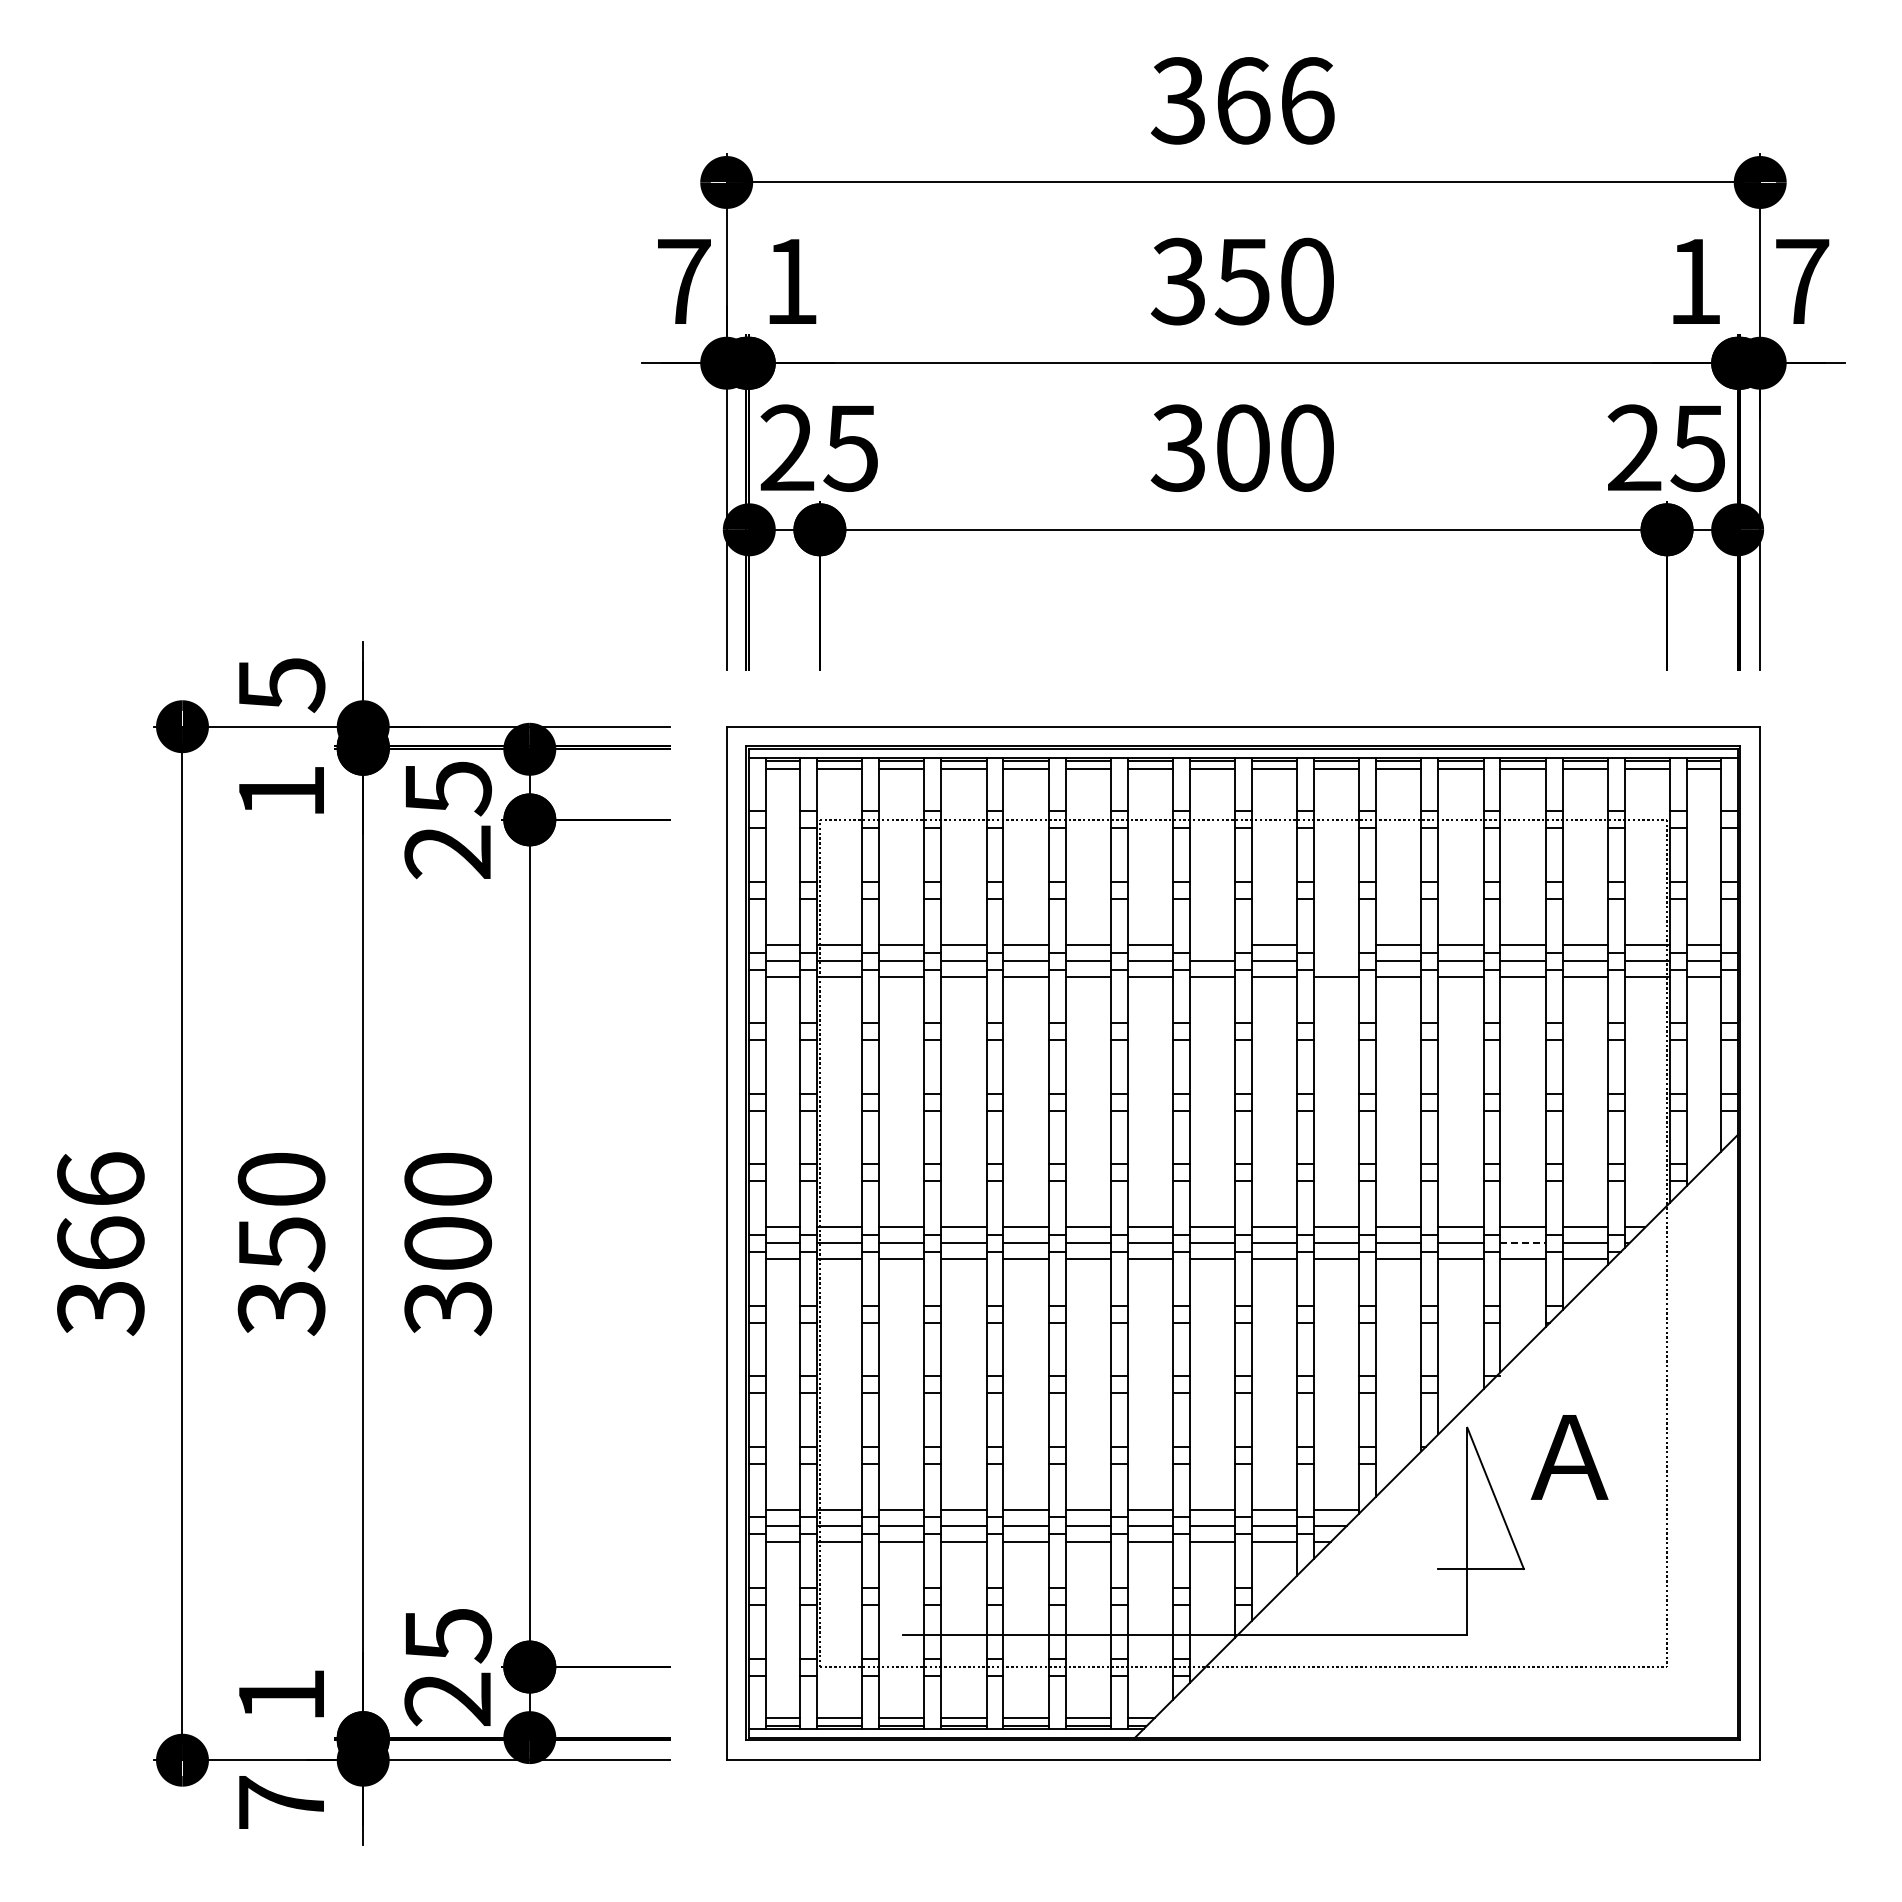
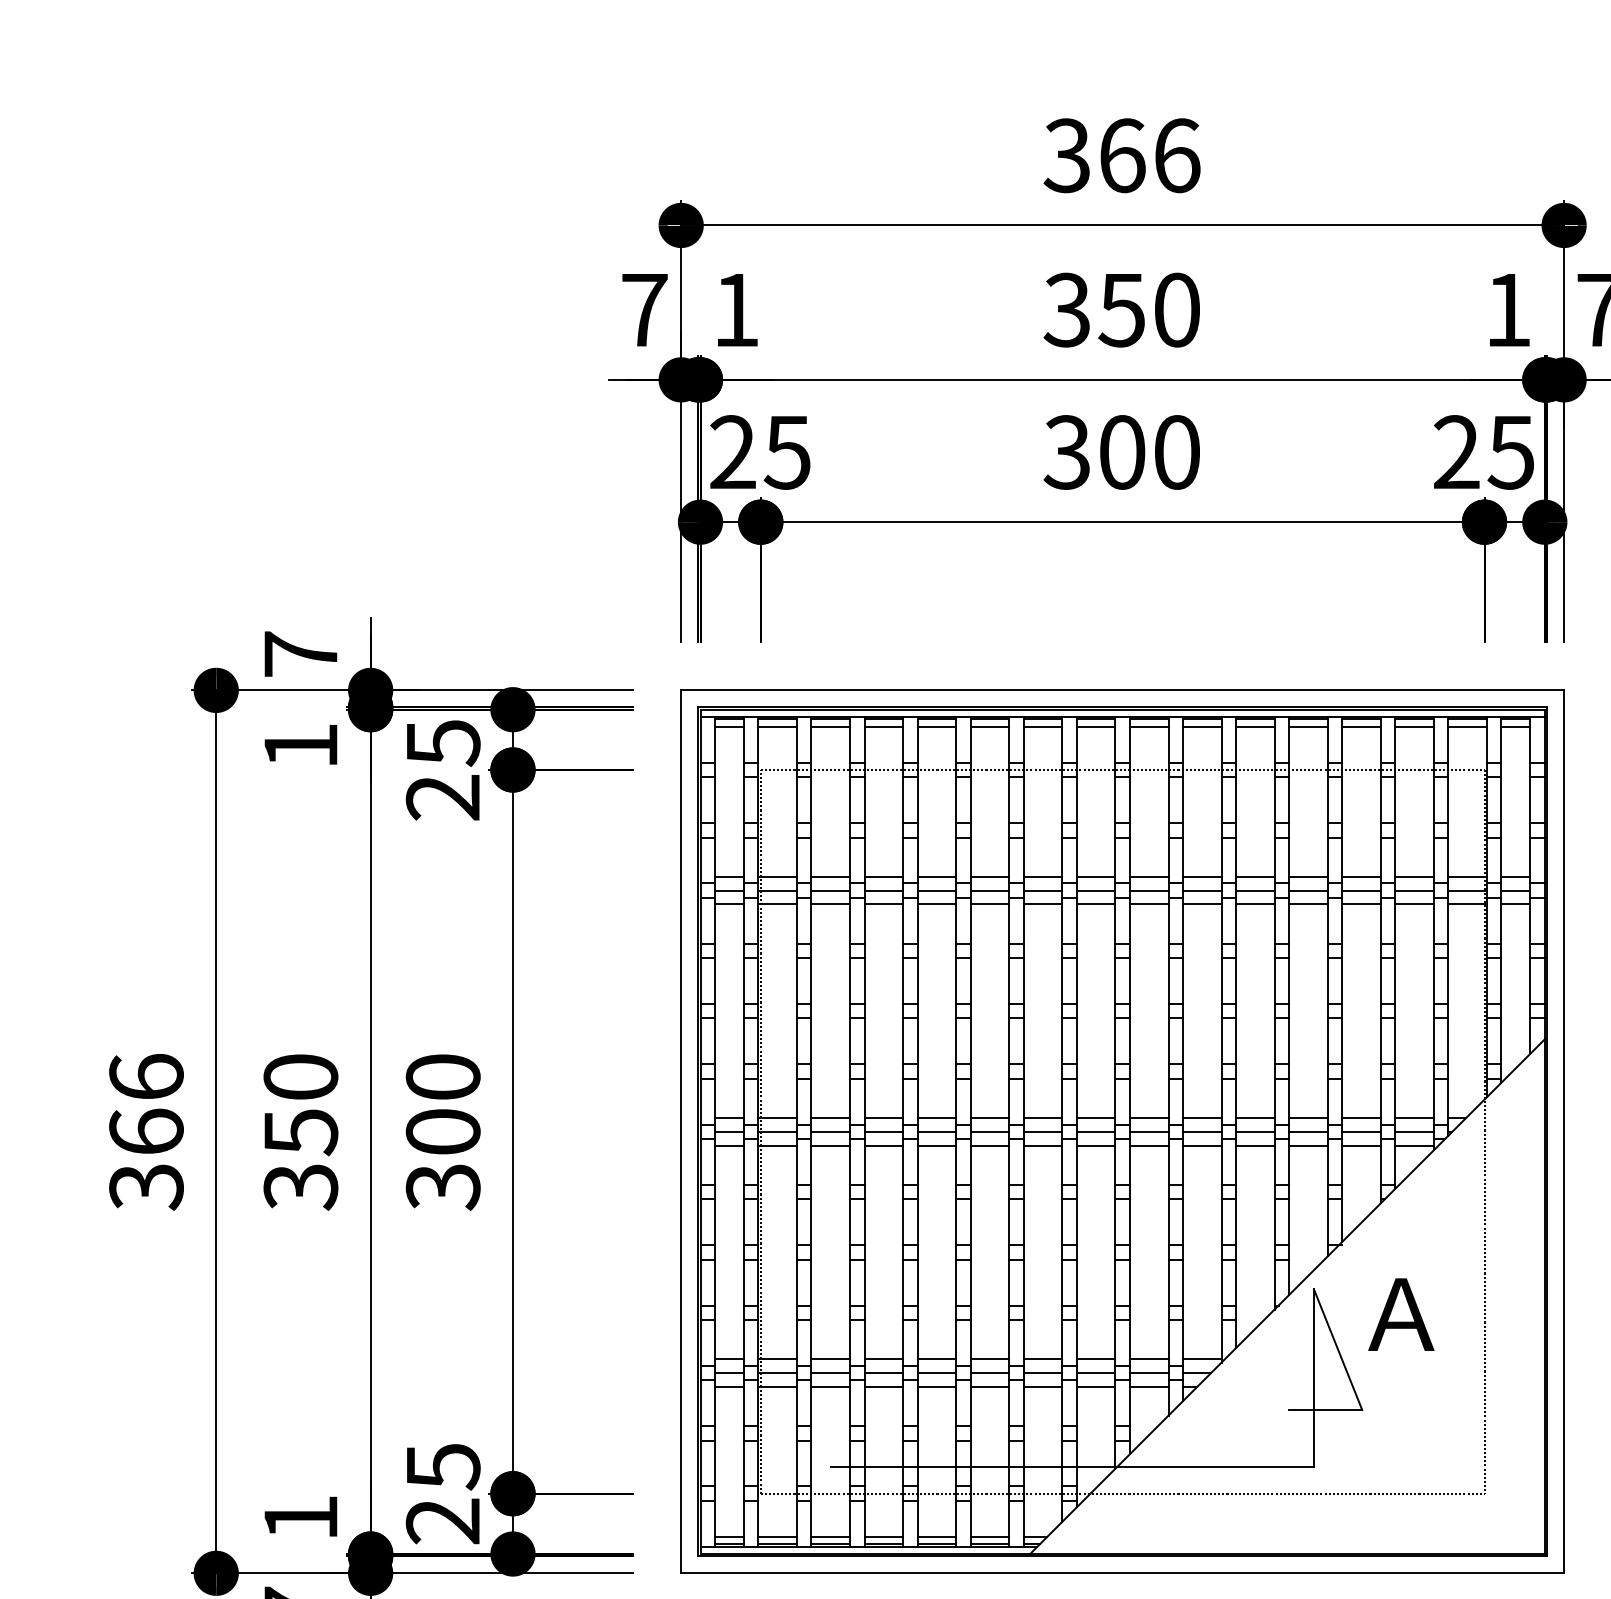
text: (282, 685) -> (301, 655), 5 -> 7
line: (1212, 945) -> (1096, 877), added
line: (1336, 945) -> (1202, 877), added
line: (1336, 961) -> (1202, 890), added
line: (1523, 1243) -> (1361, 1131), dashed -> solid

